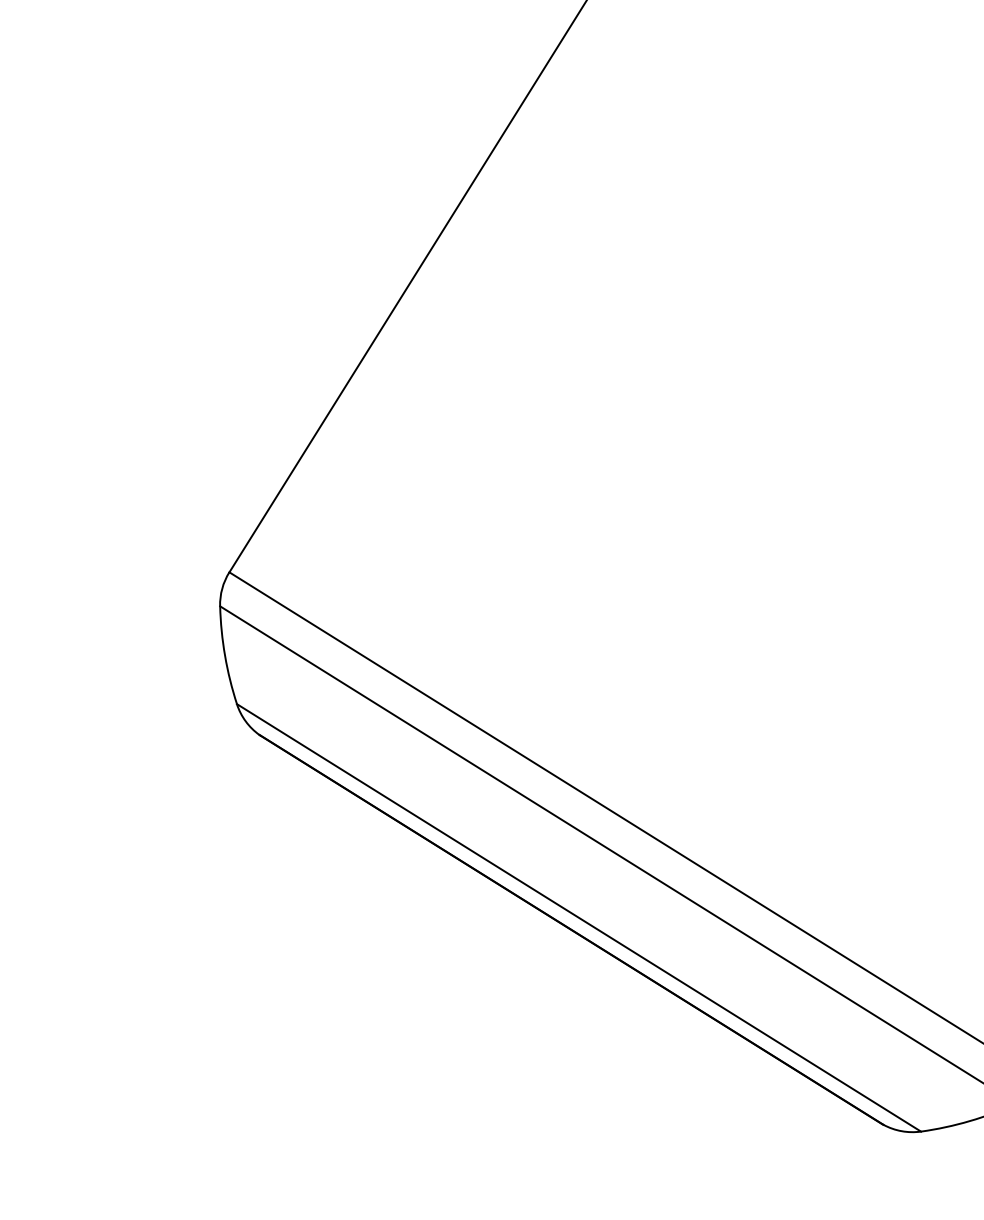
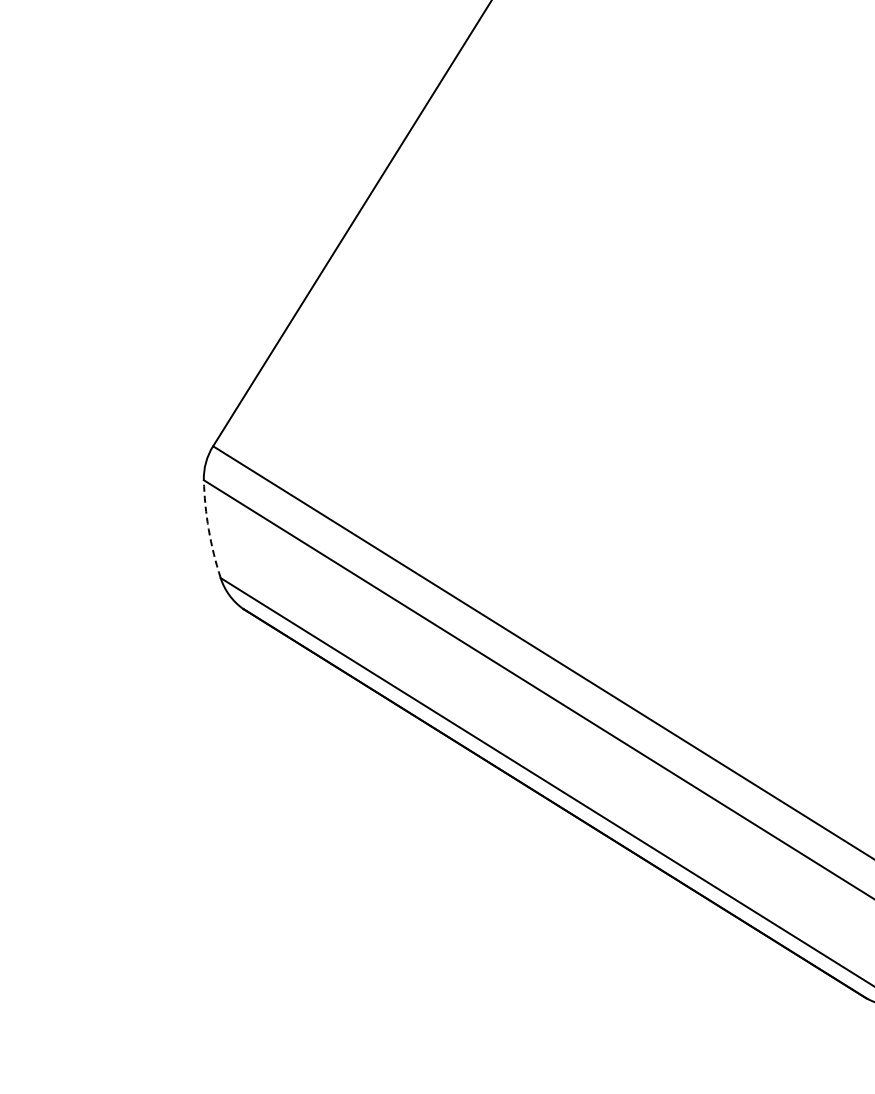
arc: (225, 655) -> (209, 529), solid -> dashed

